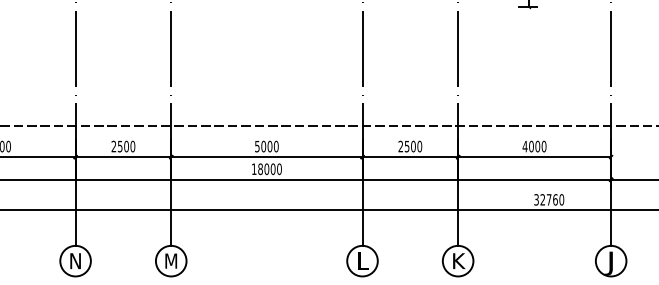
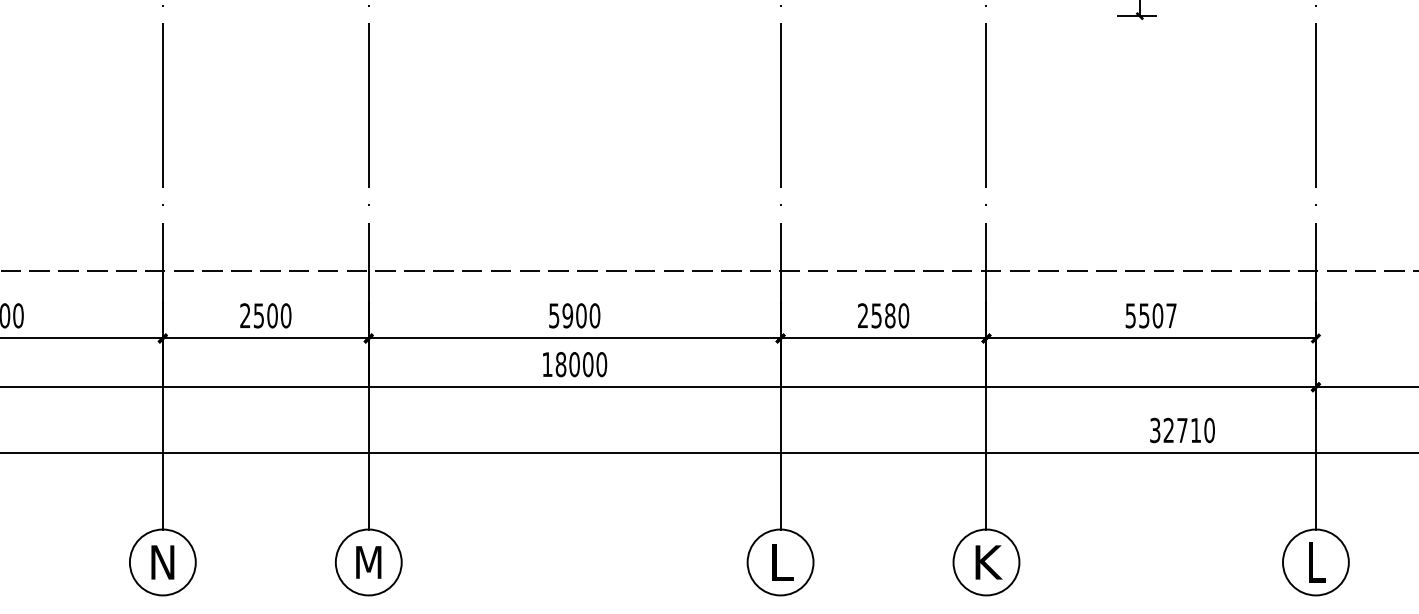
text: (263, 146) -> (567, 315), 5000 -> 5900
text: (413, 146) -> (890, 315), 2500 -> 2580
text: (534, 146) -> (1150, 315), 4000 -> 5507
text: (555, 199) -> (1196, 429), 32760 -> 32710
text: (609, 263) -> (1312, 567), J -> L

